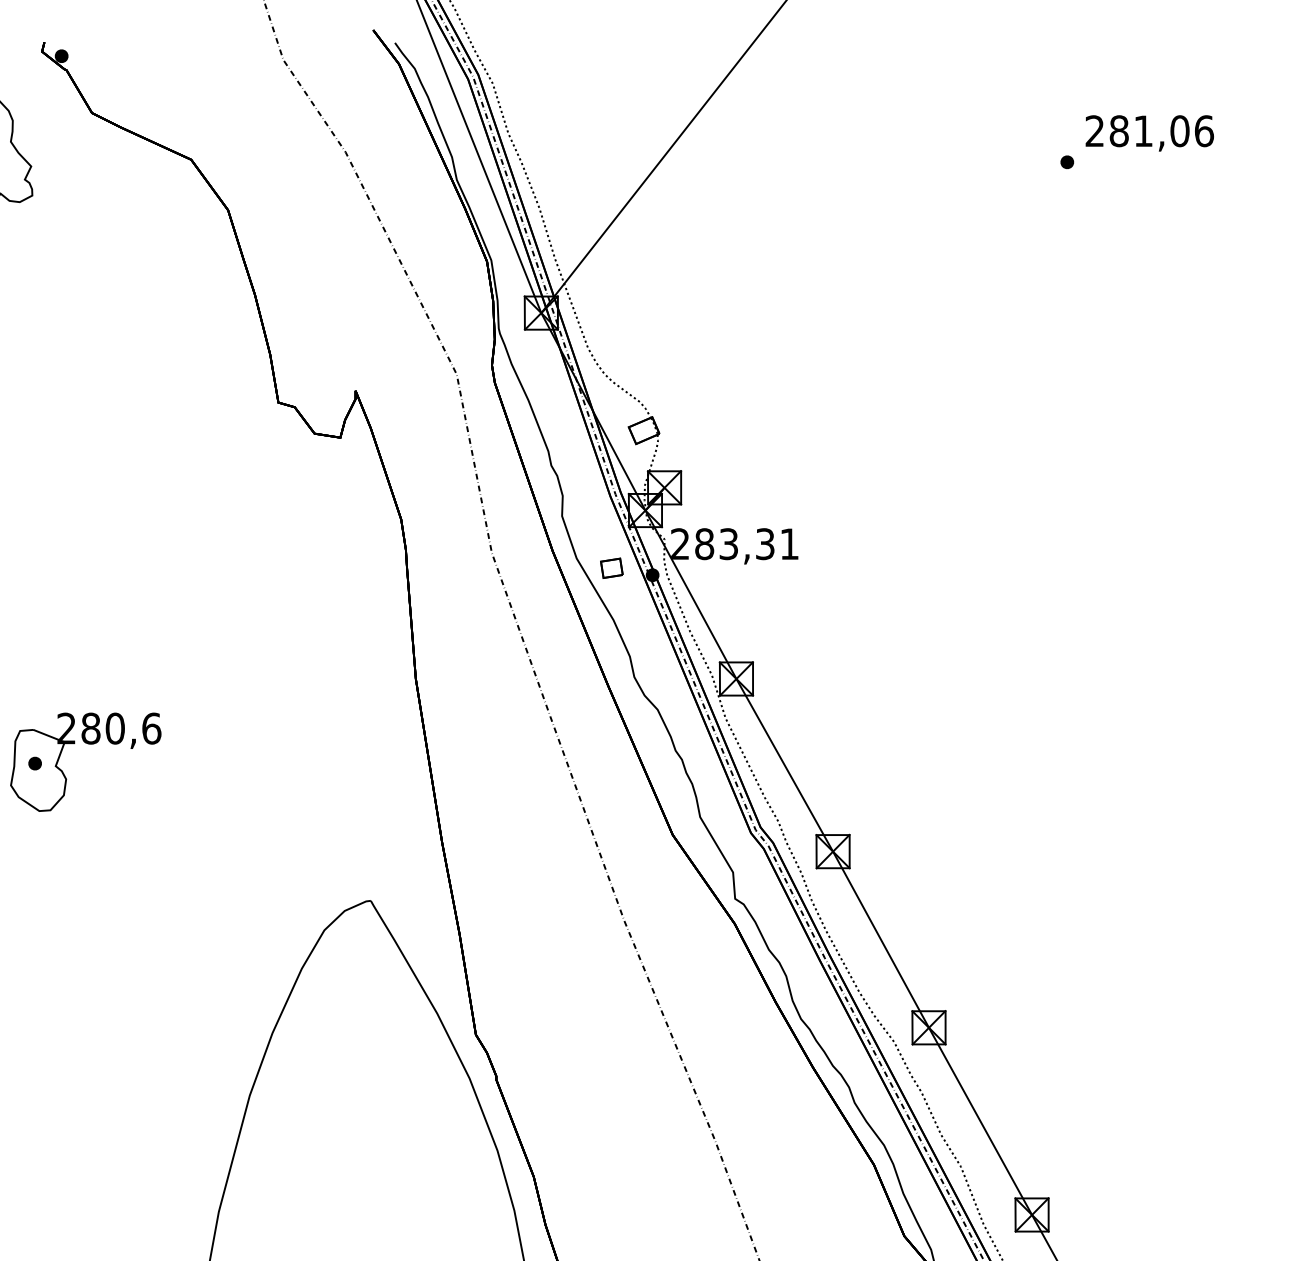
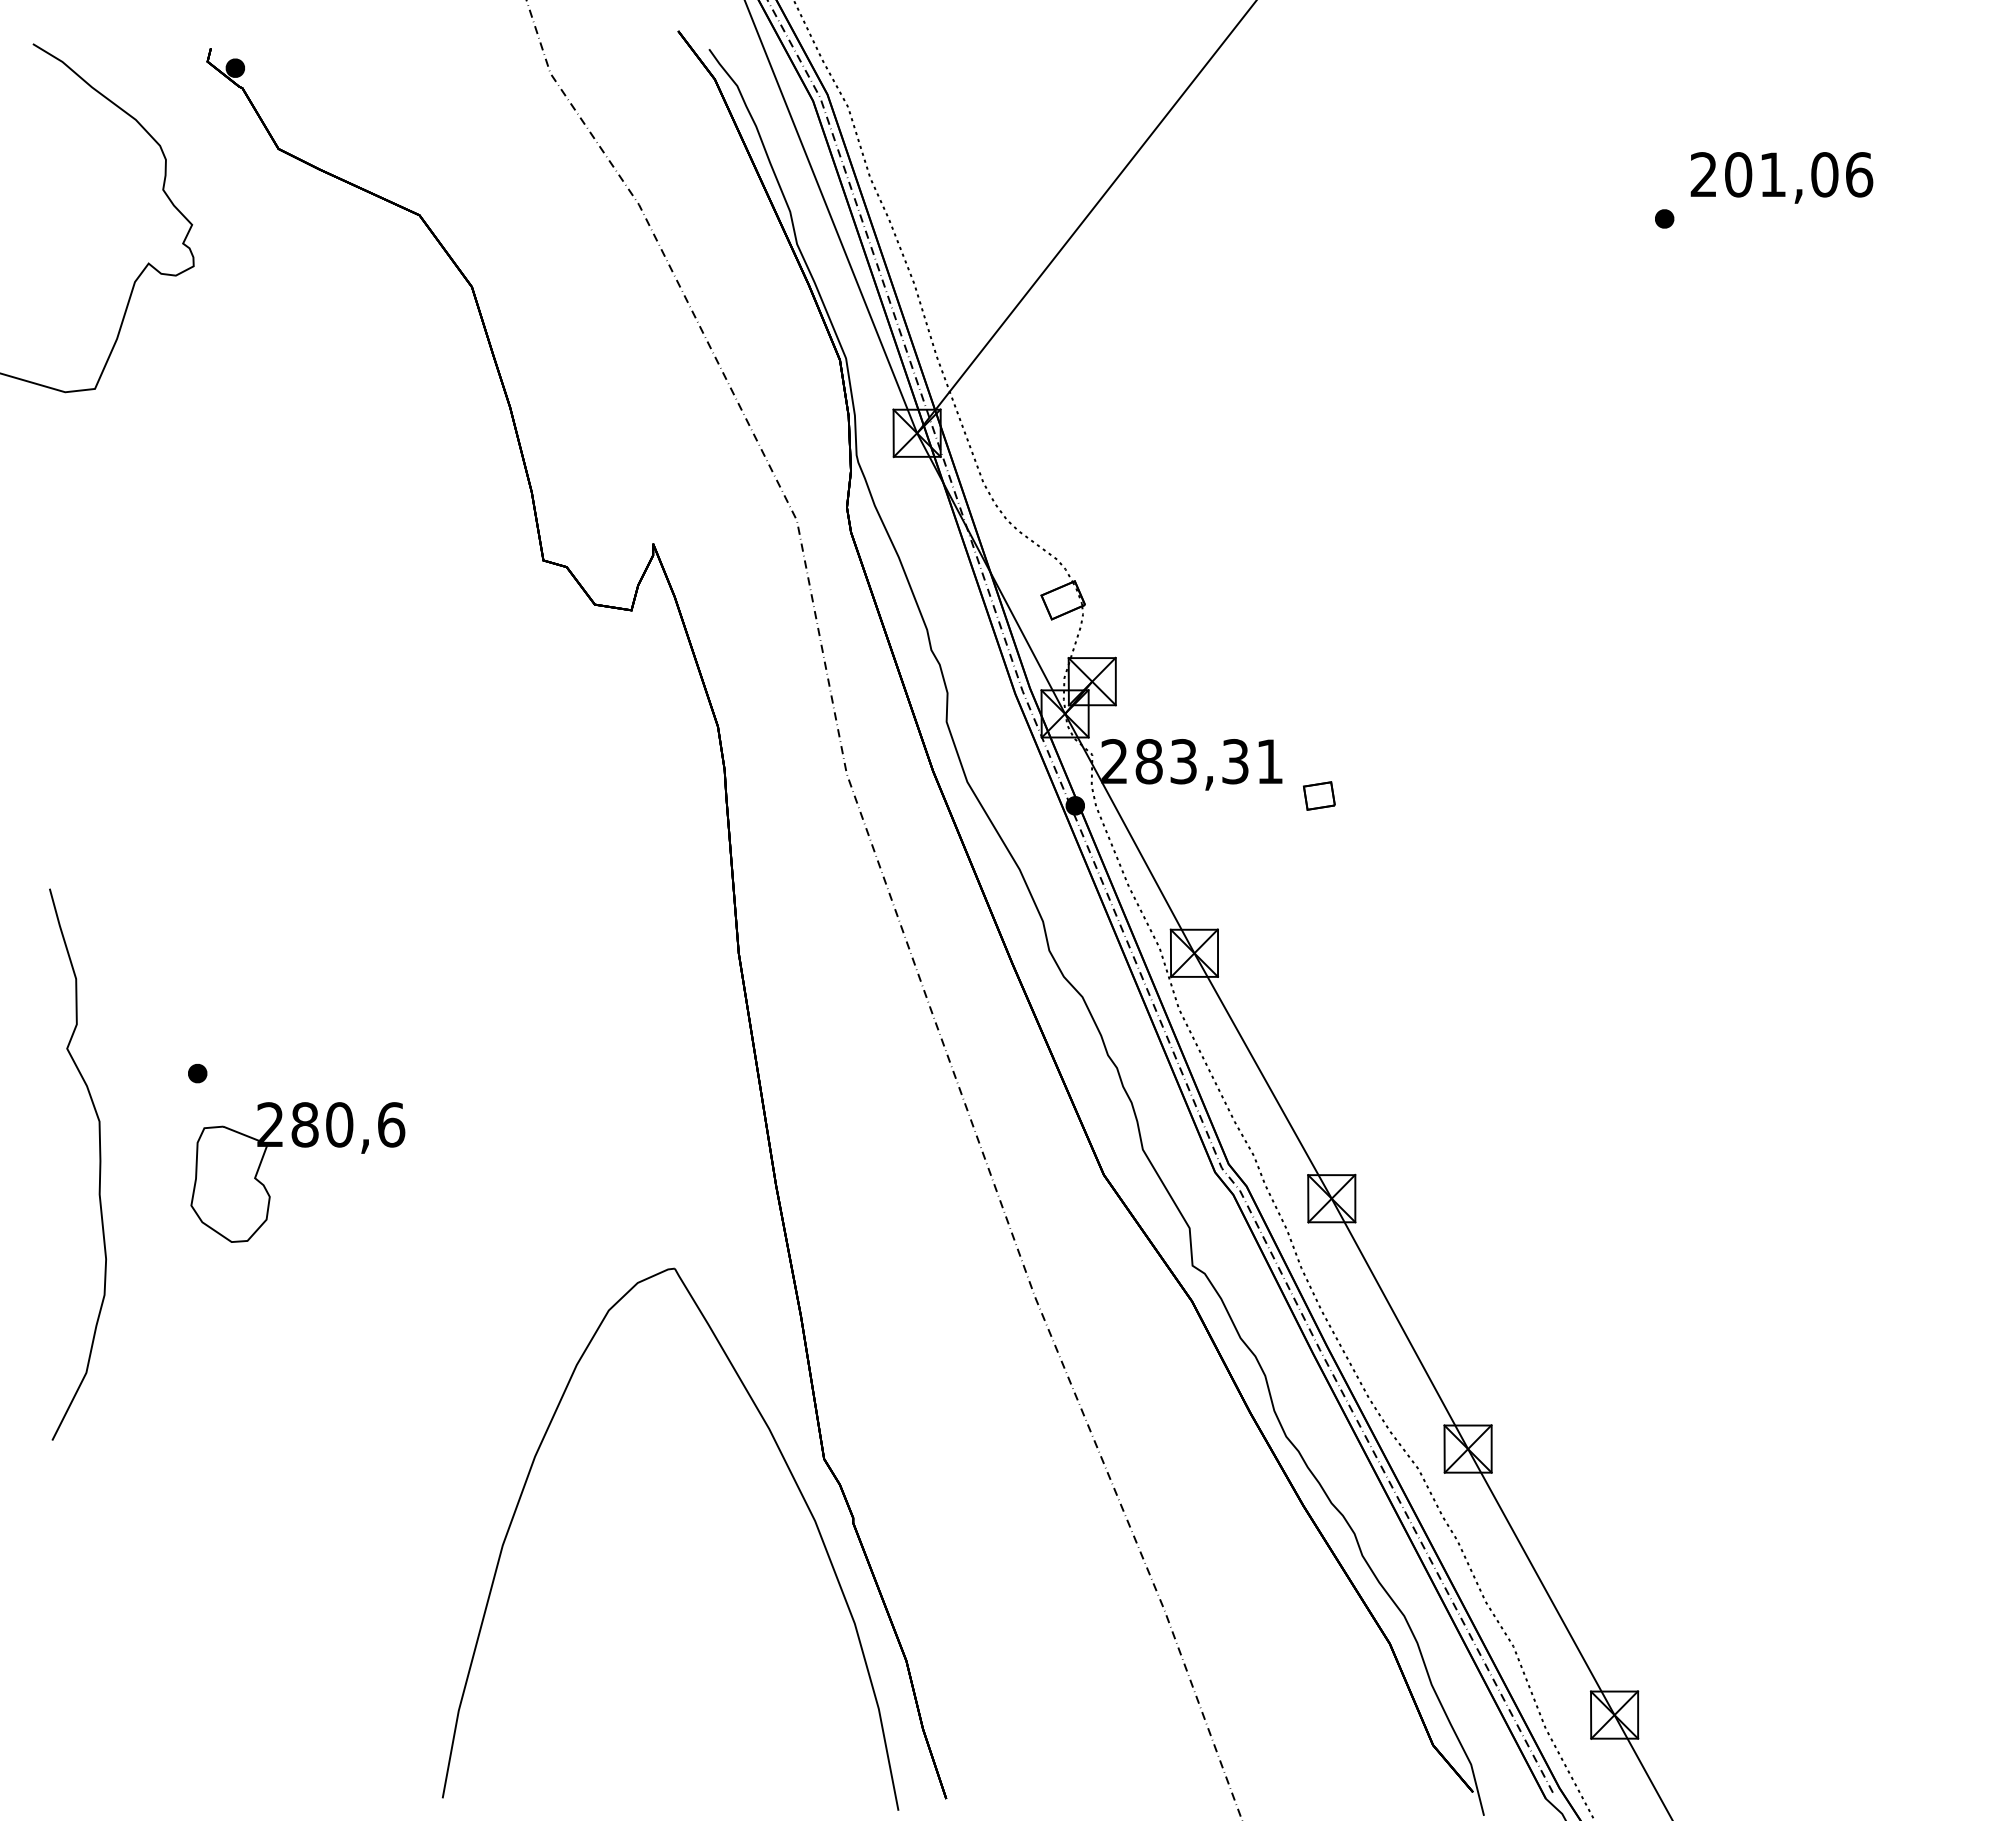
text: (1119, 131) -> (1738, 174), 281,06 -> 201,06
part: (611, 567) -> (1319, 795), moved
part: (88, 744) -> (301, 1147), moved

